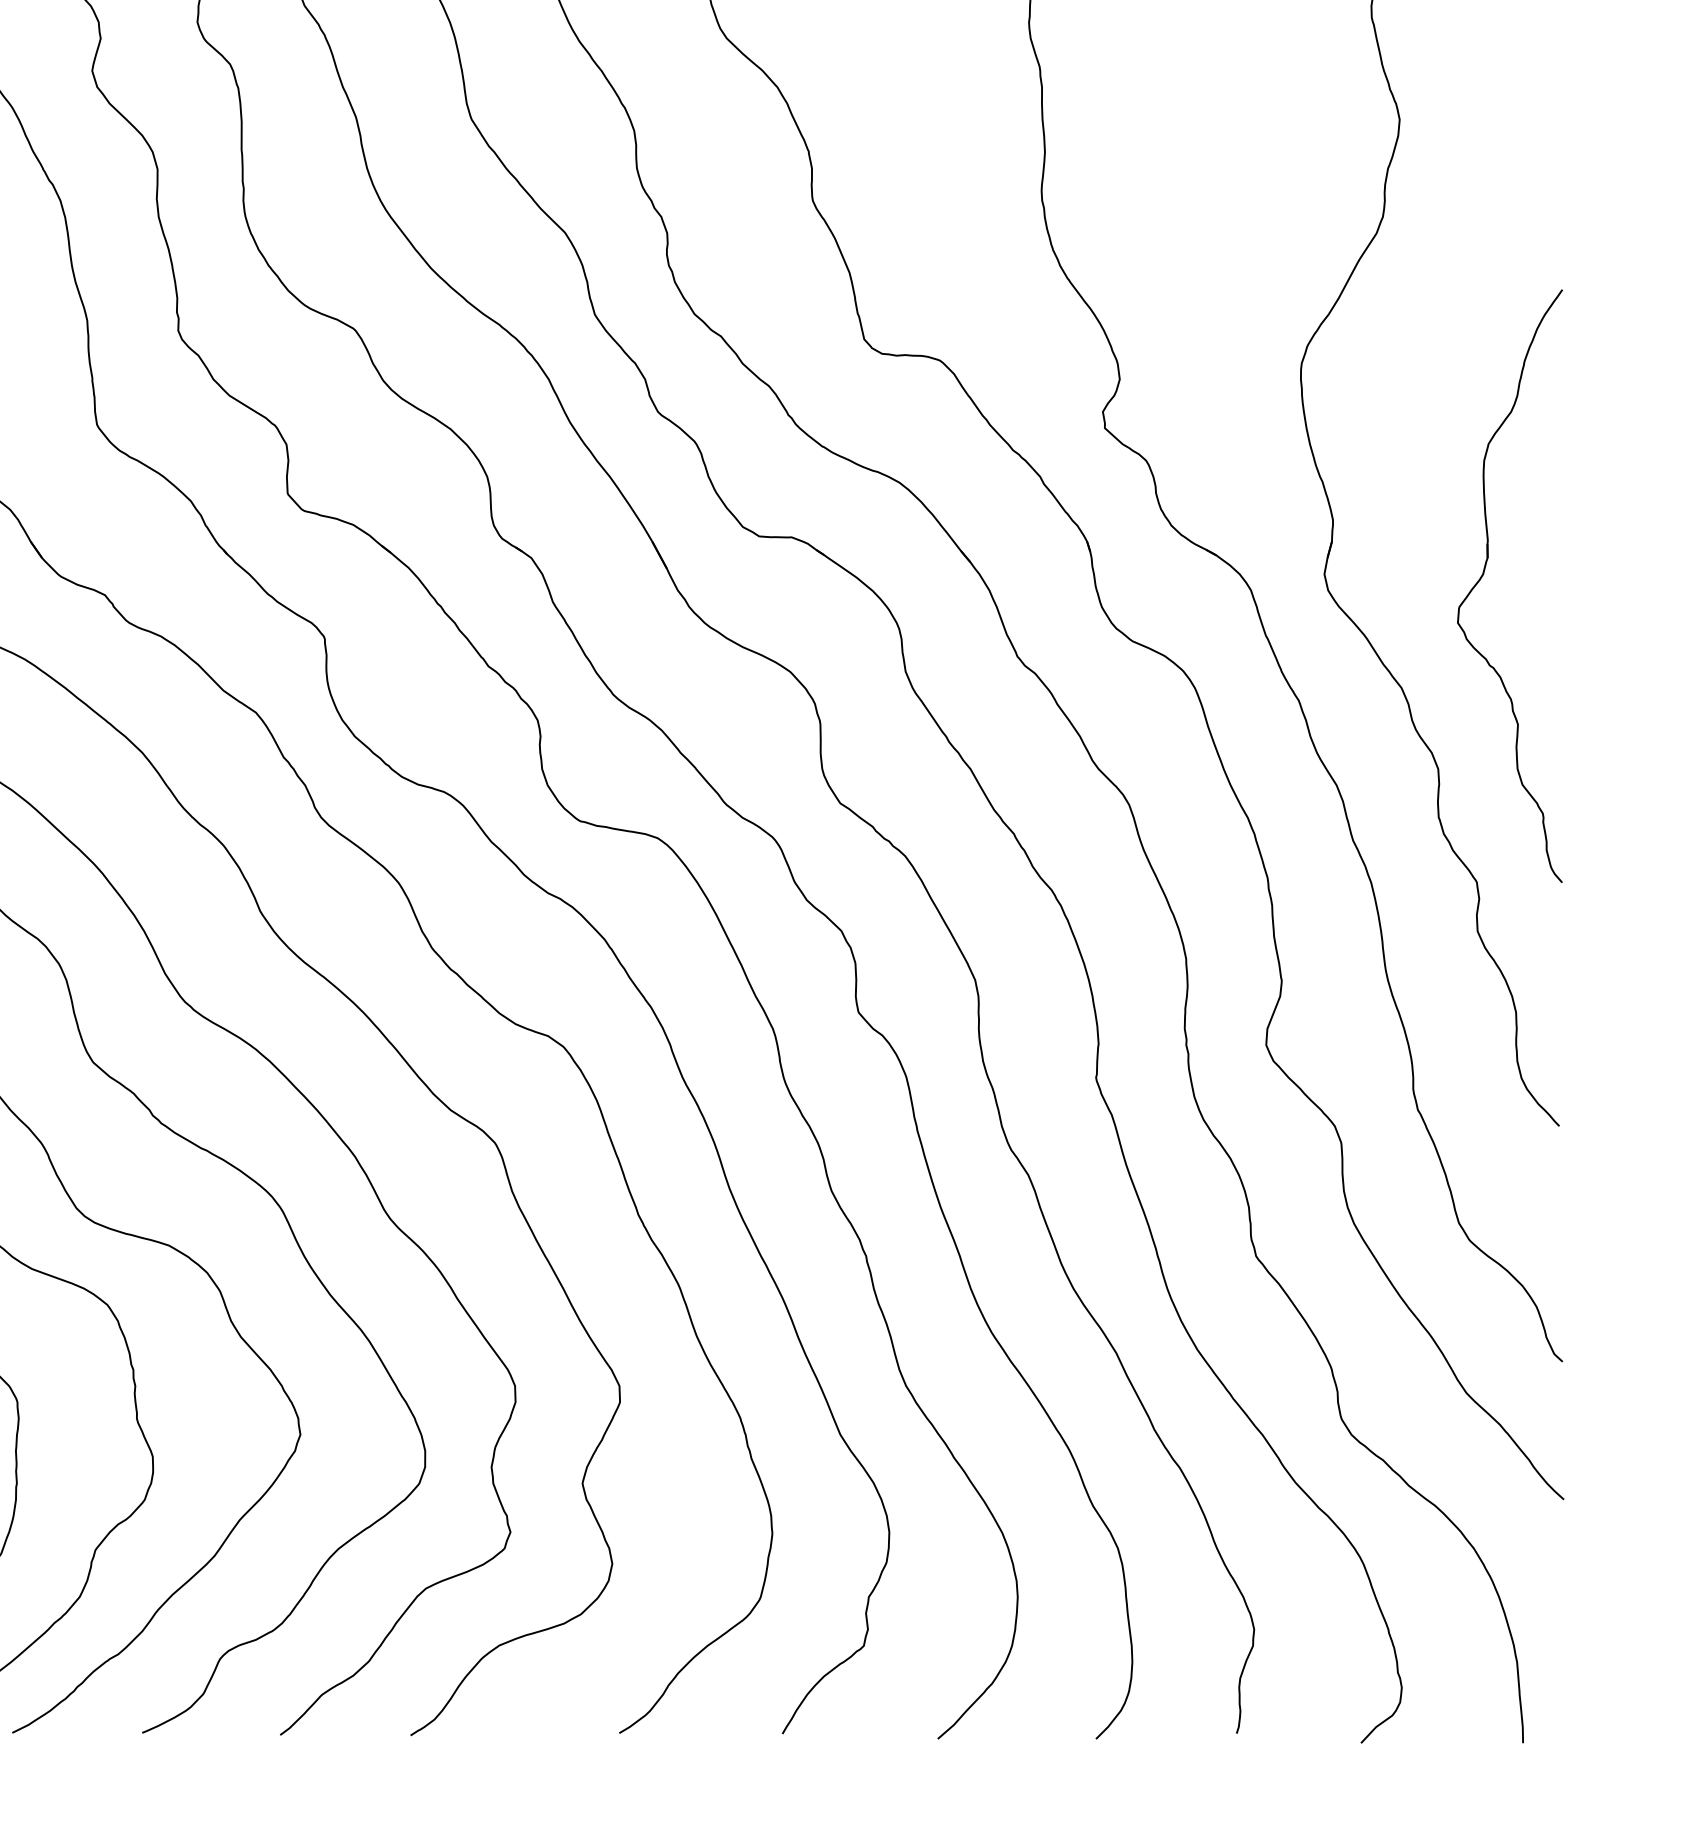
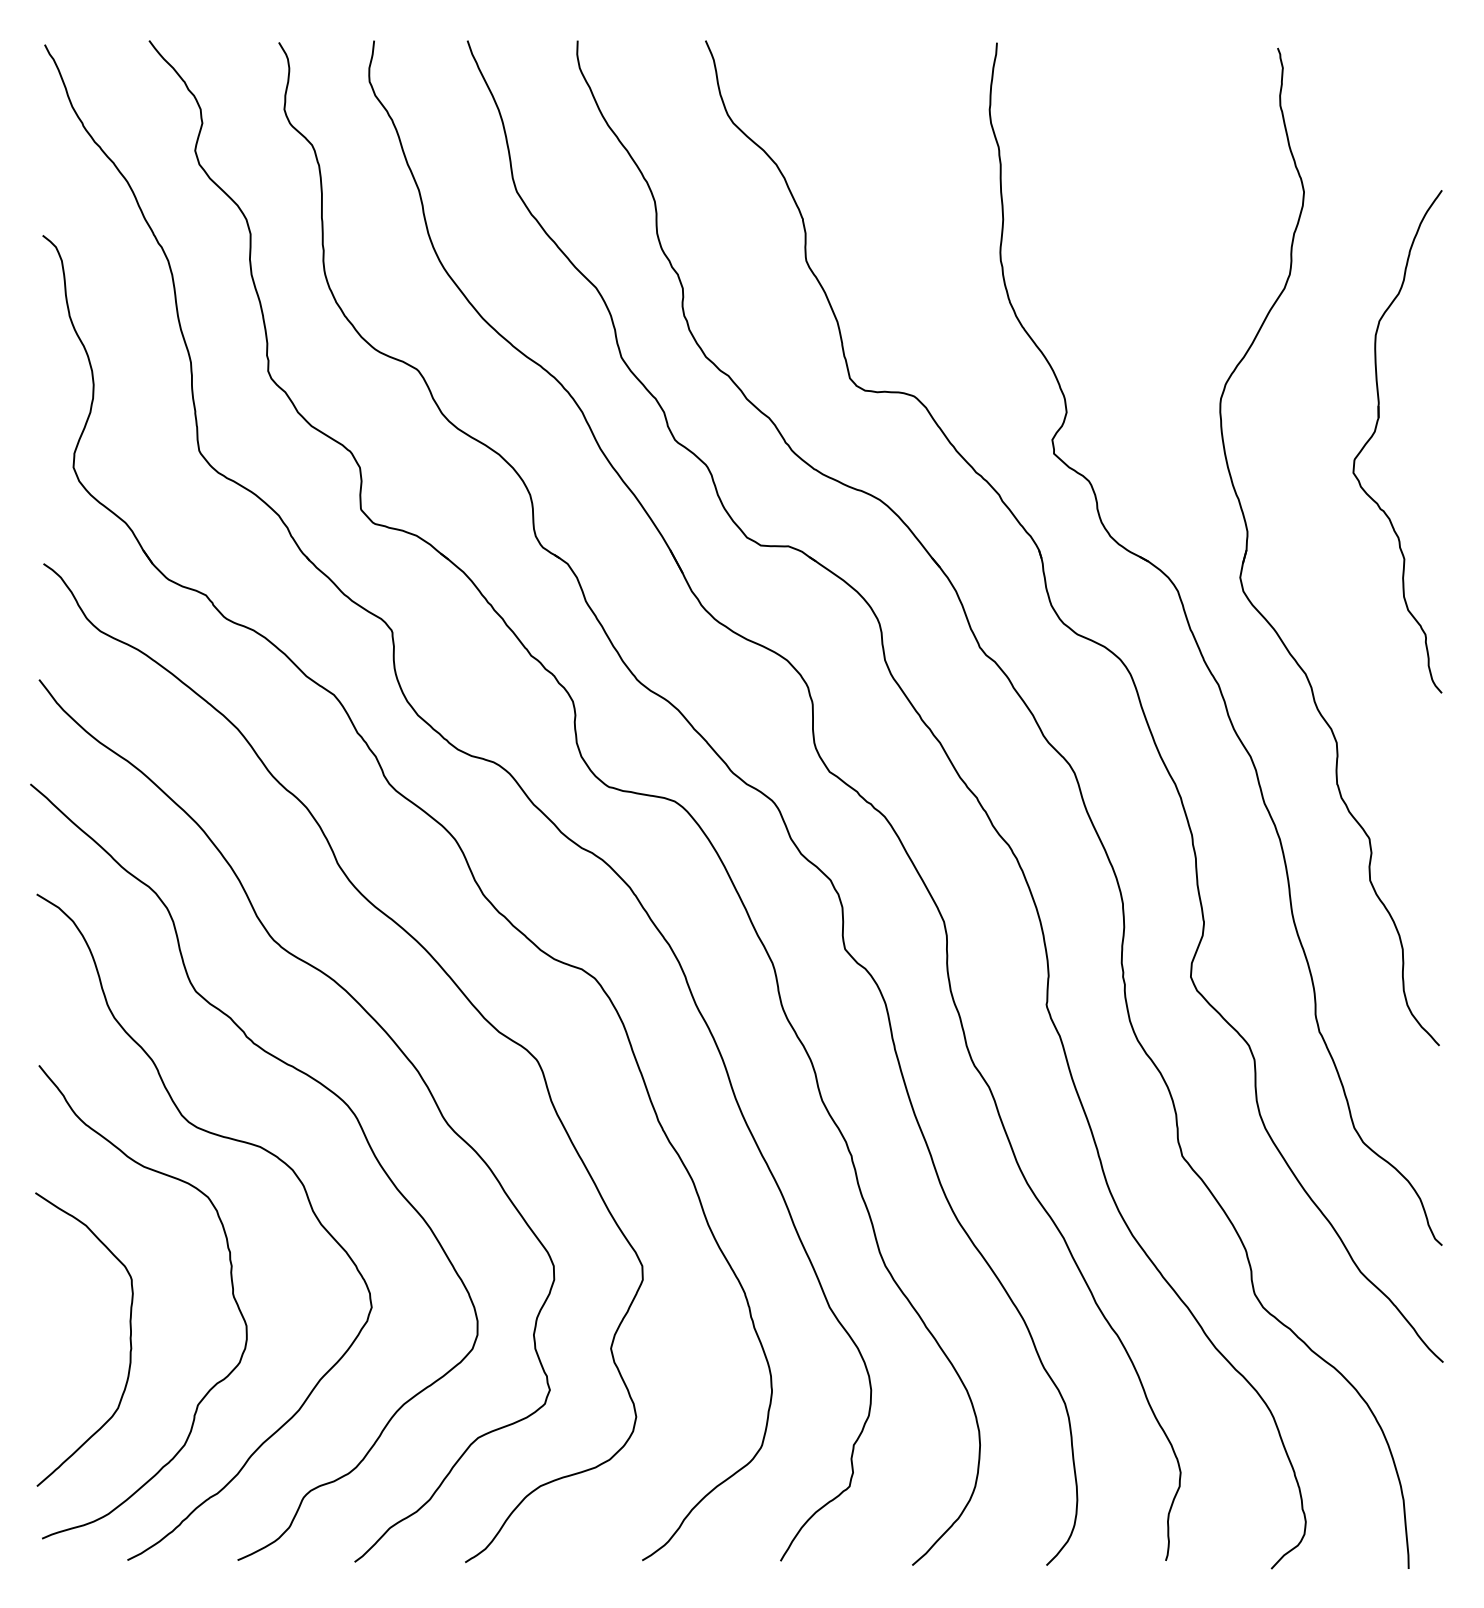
part: (1485, 572) -> (1376, 430), moved

